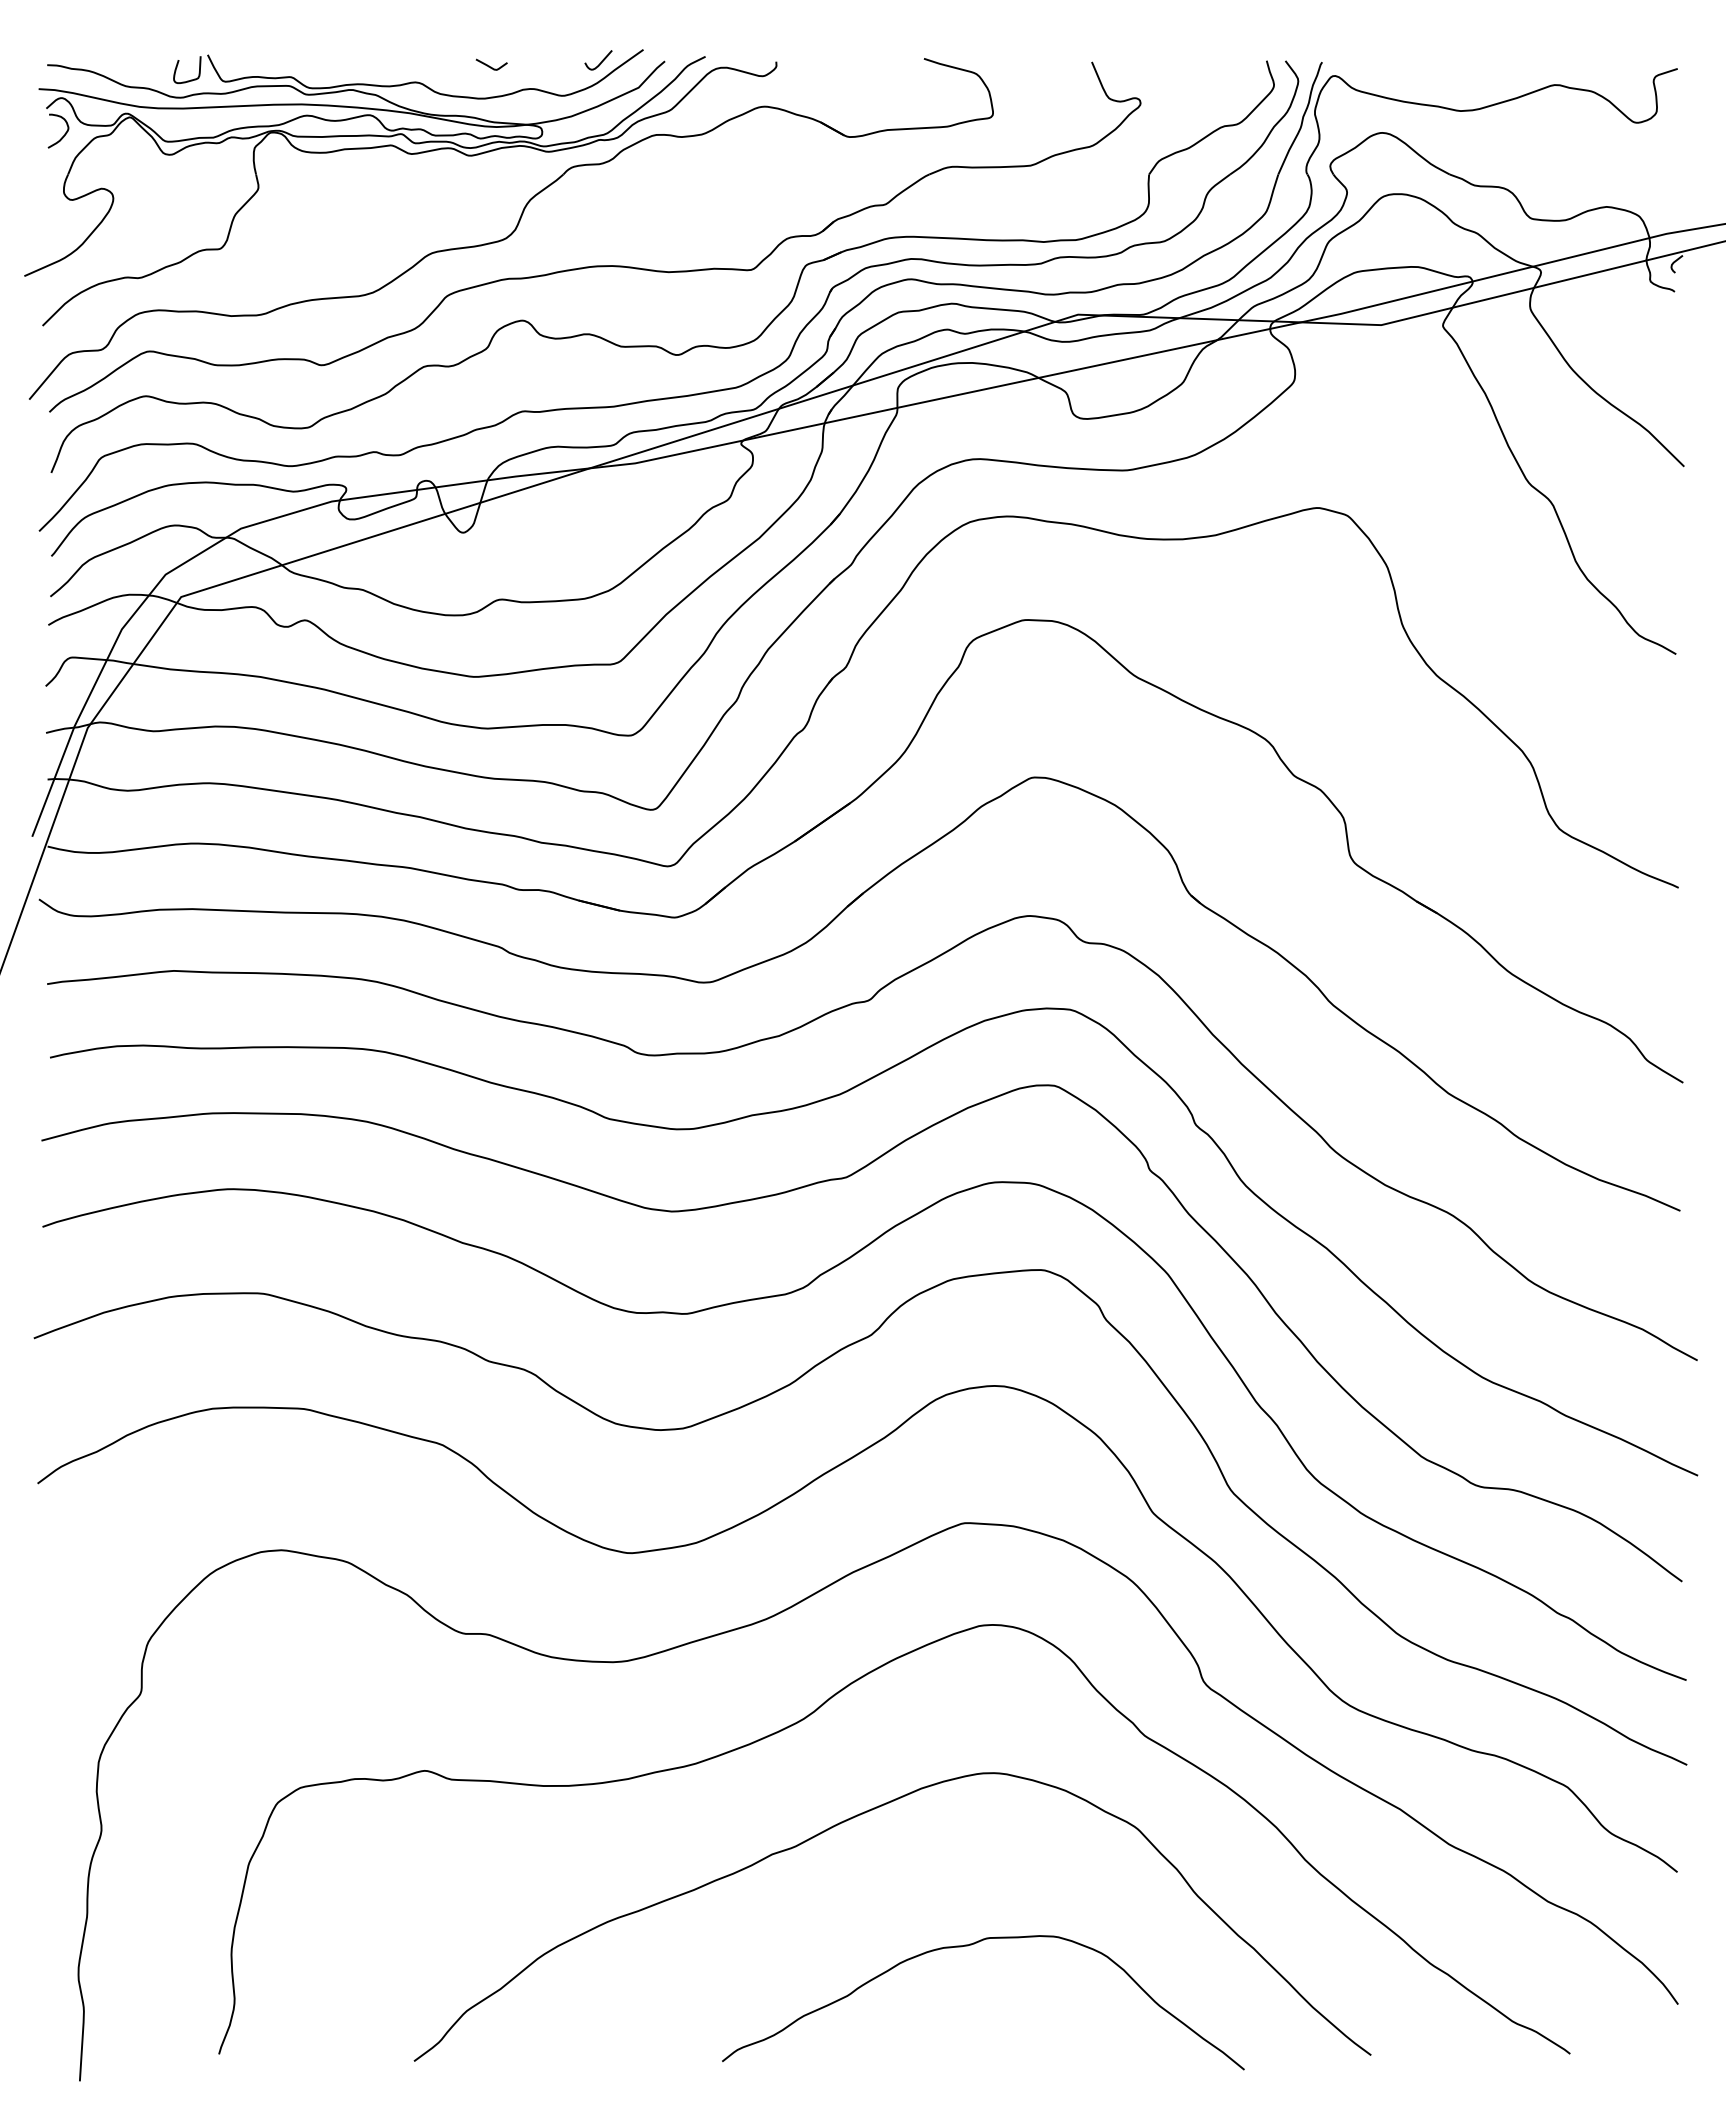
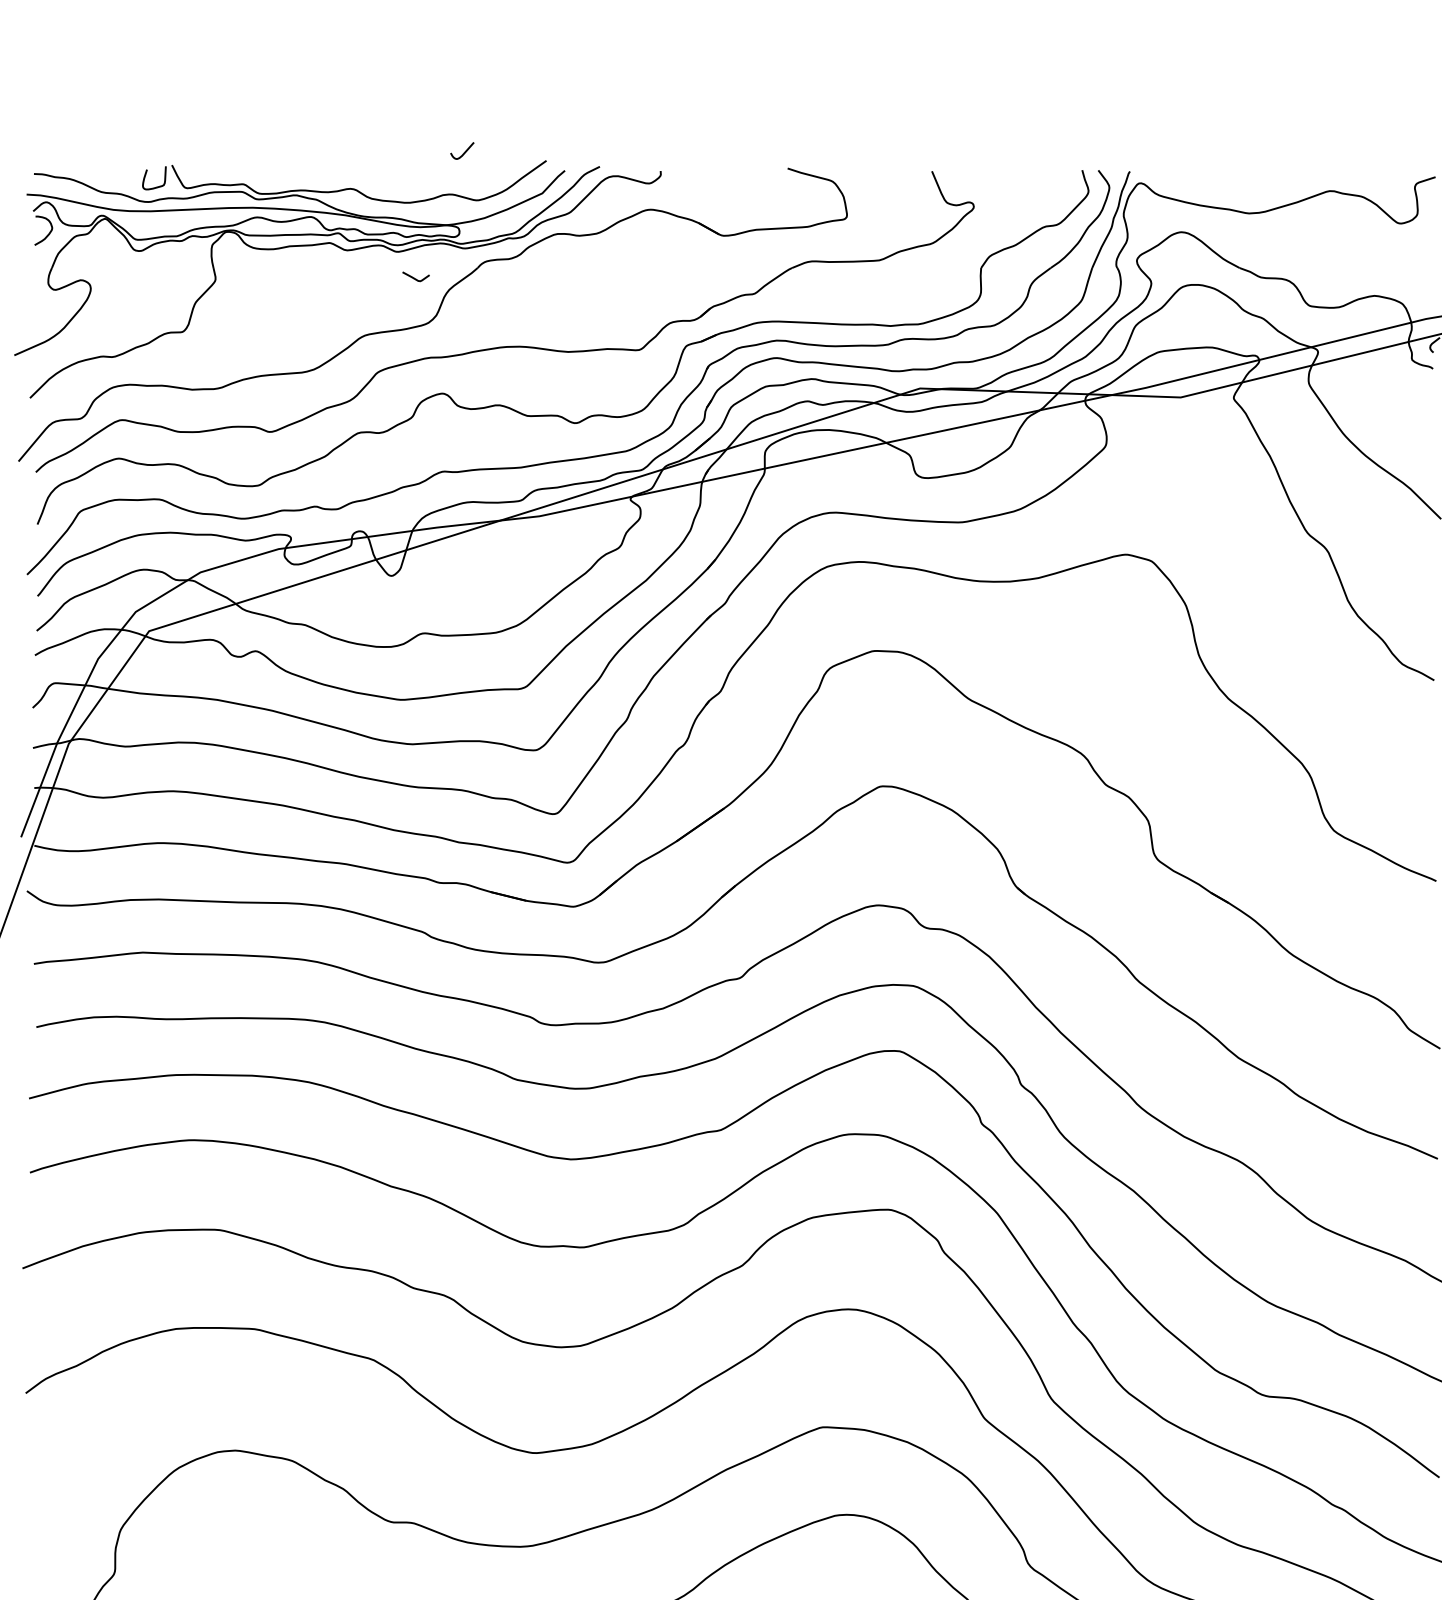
curve: (600, 62) -> (464, 152), moved
curve: (491, 66) -> (415, 278), moved

